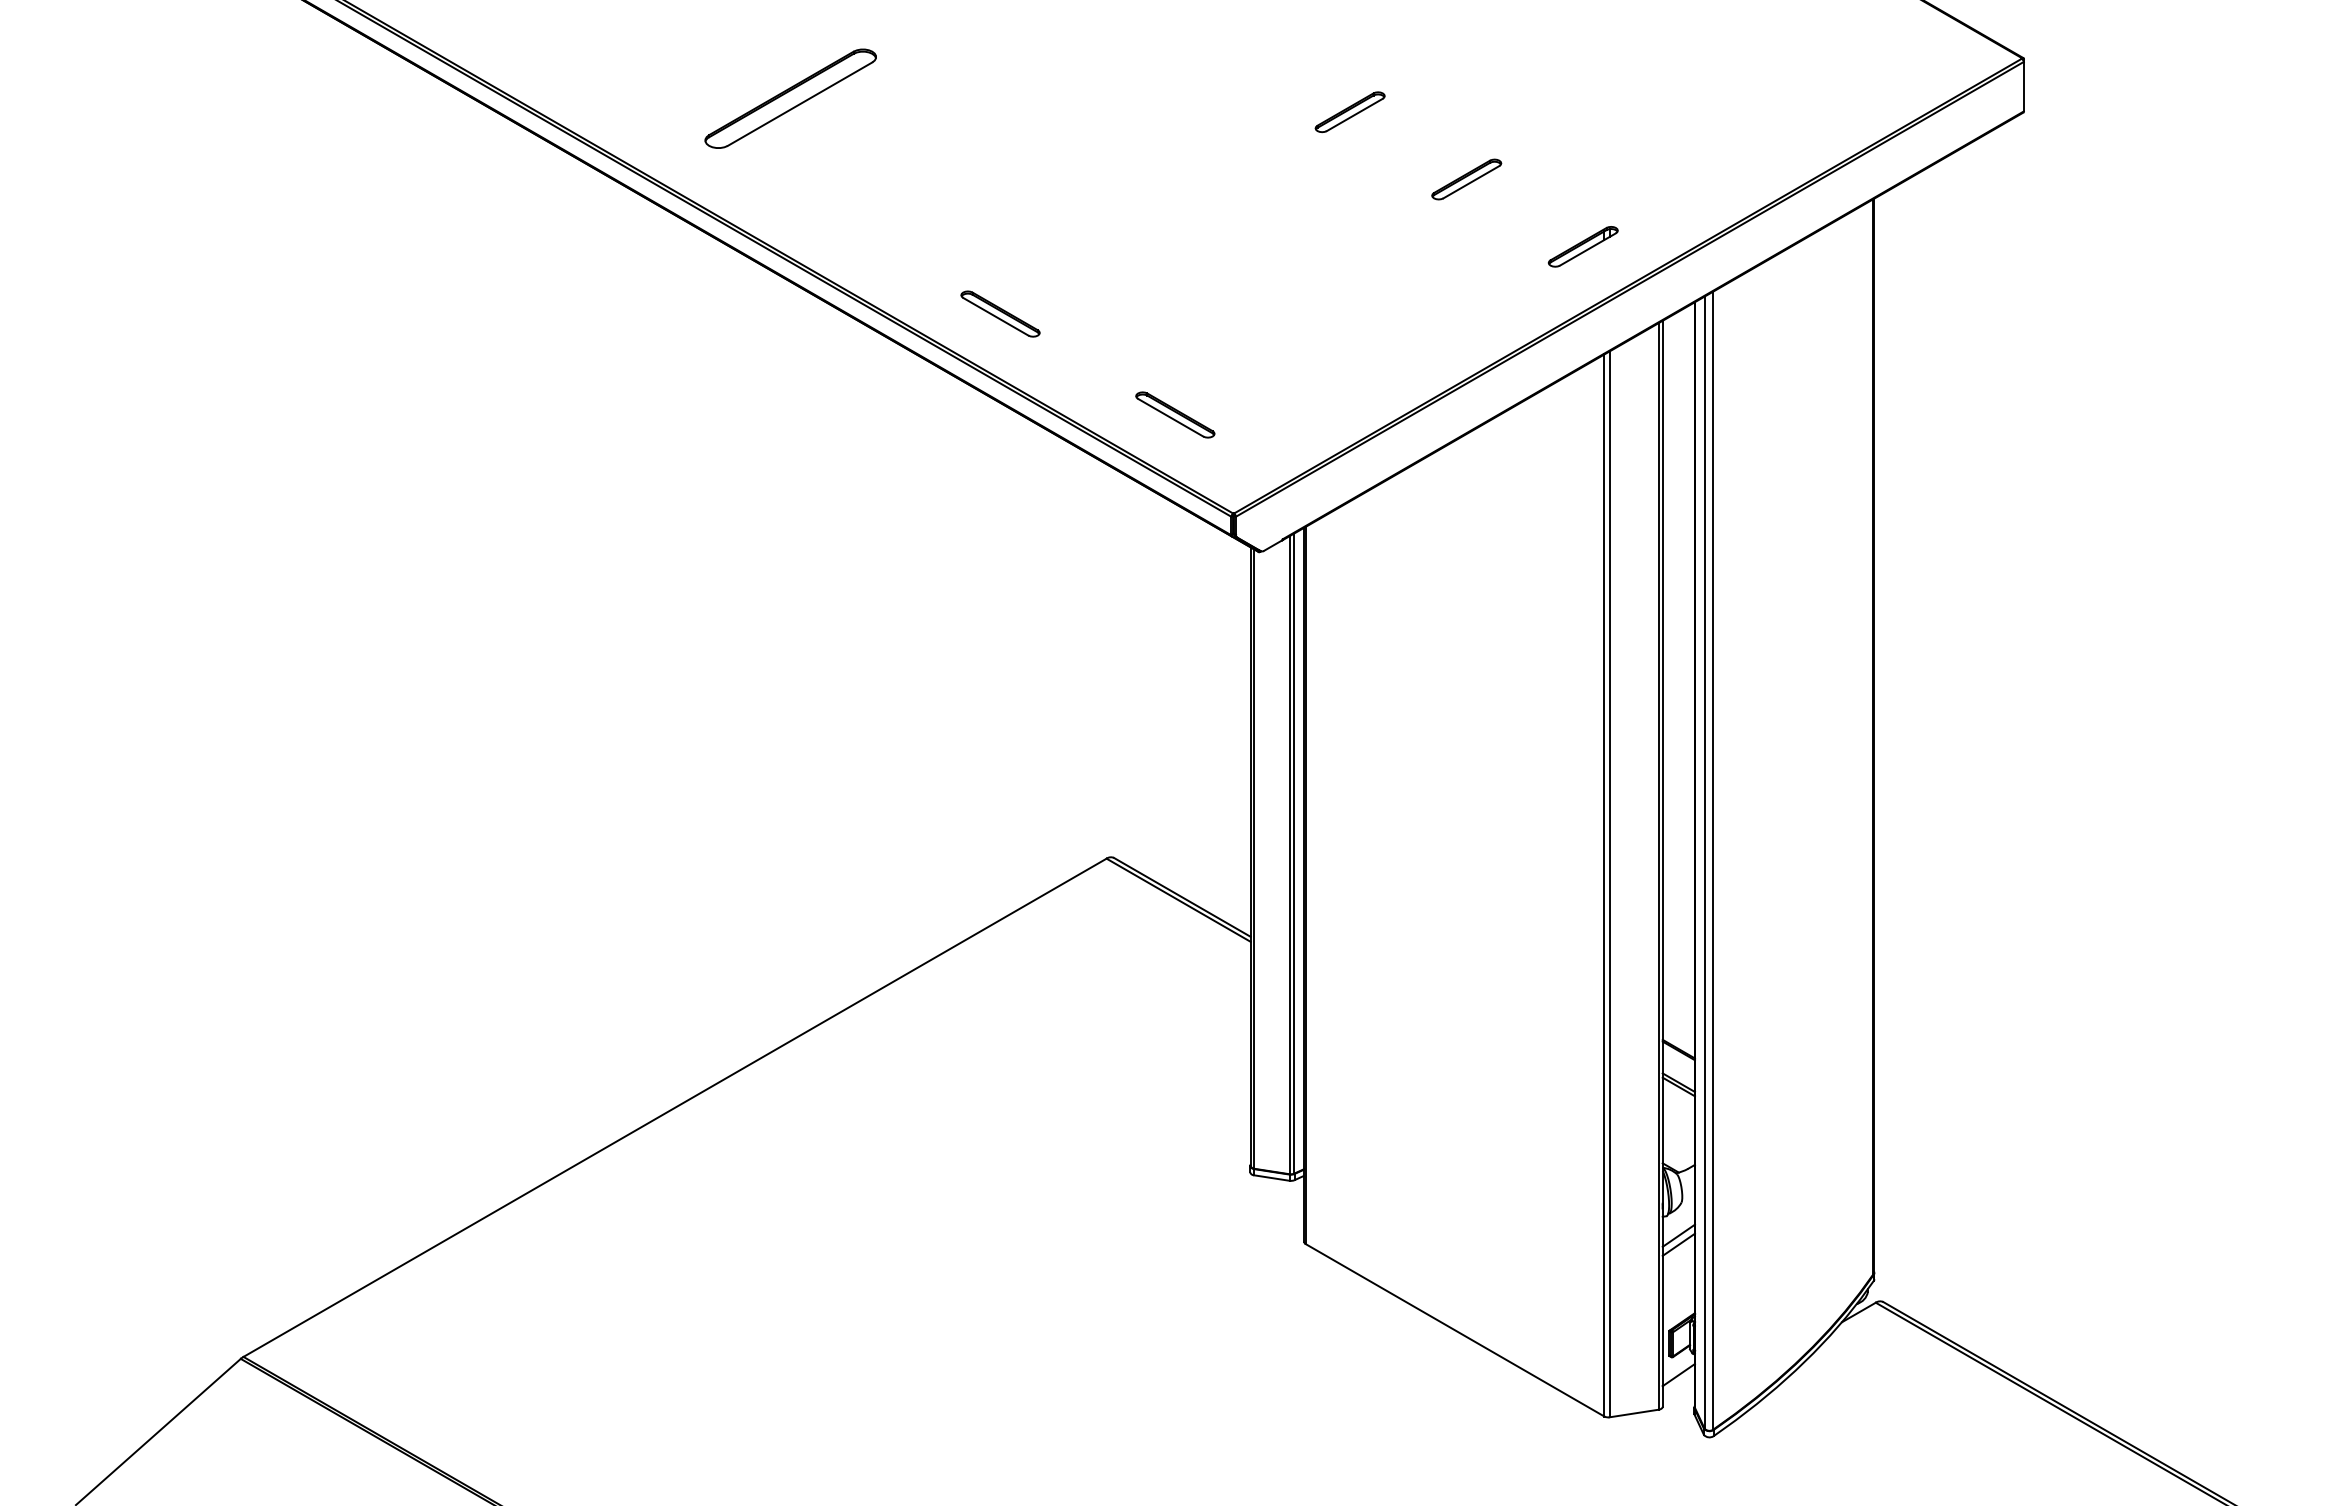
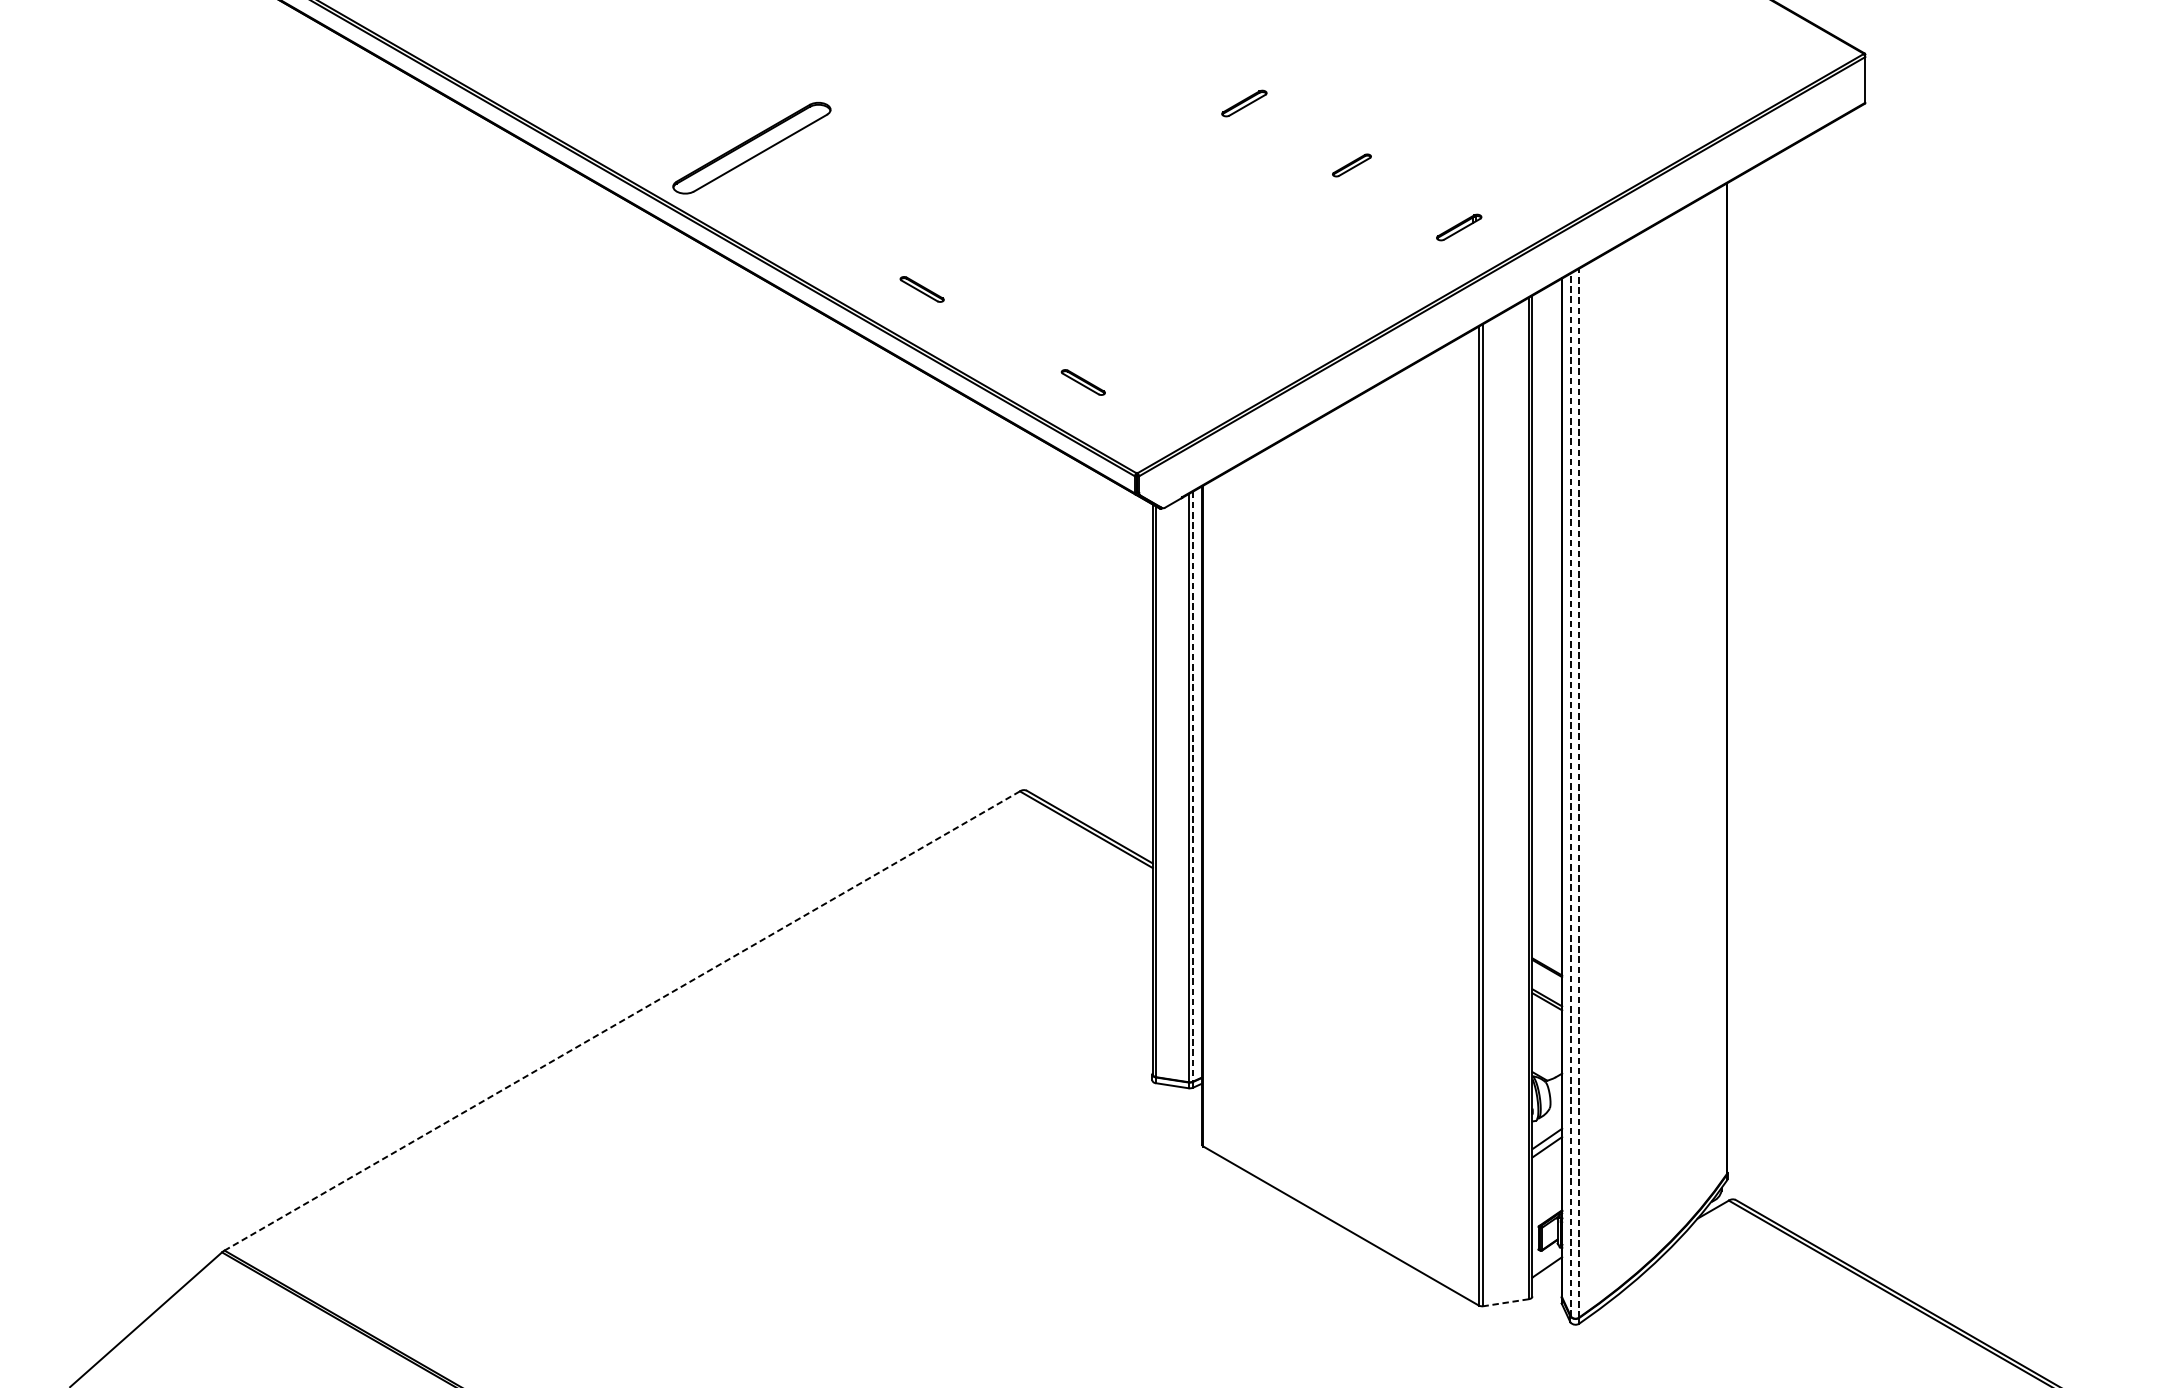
part: (790, 98) -> (751, 147), moved
part: (1349, 112) -> (1243, 103), size x0.7
part: (1466, 179) -> (1351, 165), size x0.6
part: (1582, 246) -> (1458, 227), size x0.7
part: (1000, 313) -> (922, 288), size x0.6
part: (1175, 414) -> (1083, 382), size x0.6
line: (1294, 854) -> (1193, 787), solid -> dashed
line: (1713, 860) -> (1579, 793), solid -> dashed
line: (1704, 862) -> (1570, 794), solid -> dashed
line: (674, 1108) -> (621, 1021), solid -> dashed
line: (1634, 1413) -> (1506, 1302), solid -> dashed

